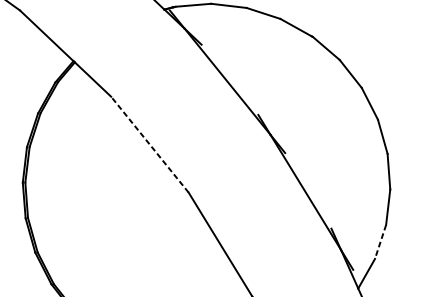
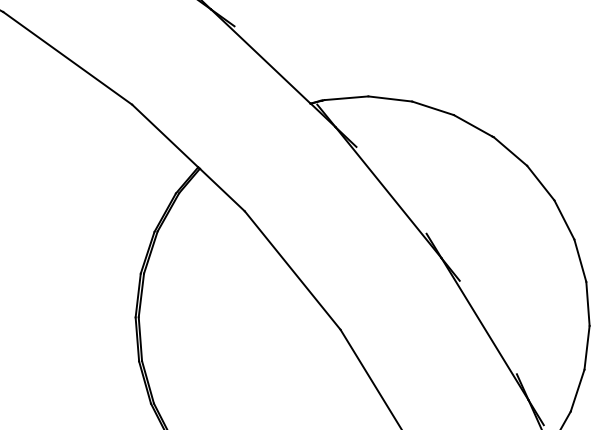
line: (149, 144) -> (292, 270), dashed -> solid
line: (380, 242) -> (577, 391), dashed -> solid

